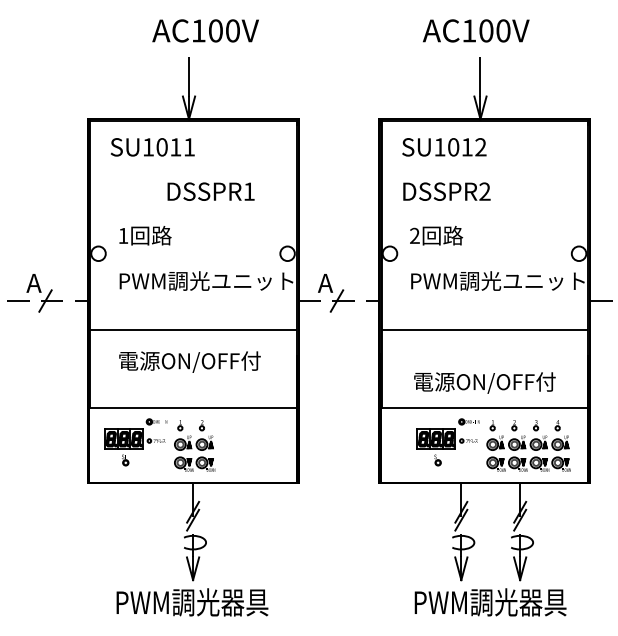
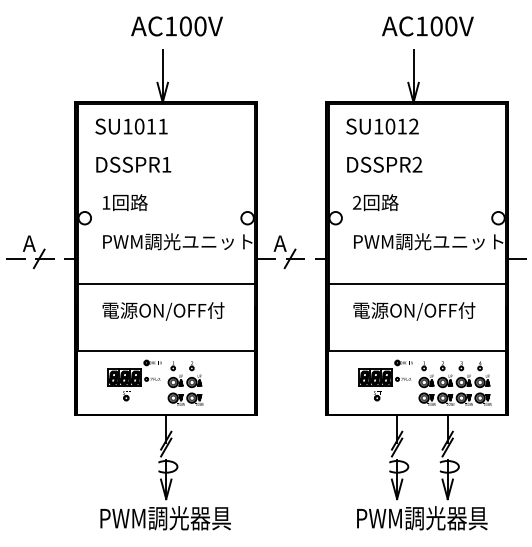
text: (475, 31) -> (427, 26), moved
text: (210, 191) -> (133, 164), moved
text: (485, 383) -> (414, 311), moved
part: (159, 444) -> (155, 382), moved

